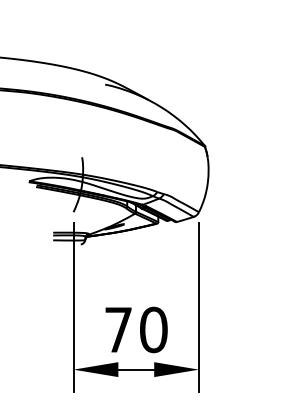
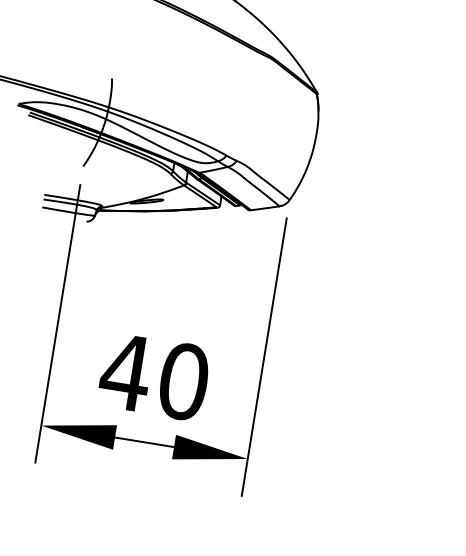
text: (118, 329) -> (125, 371), 70 -> 40

